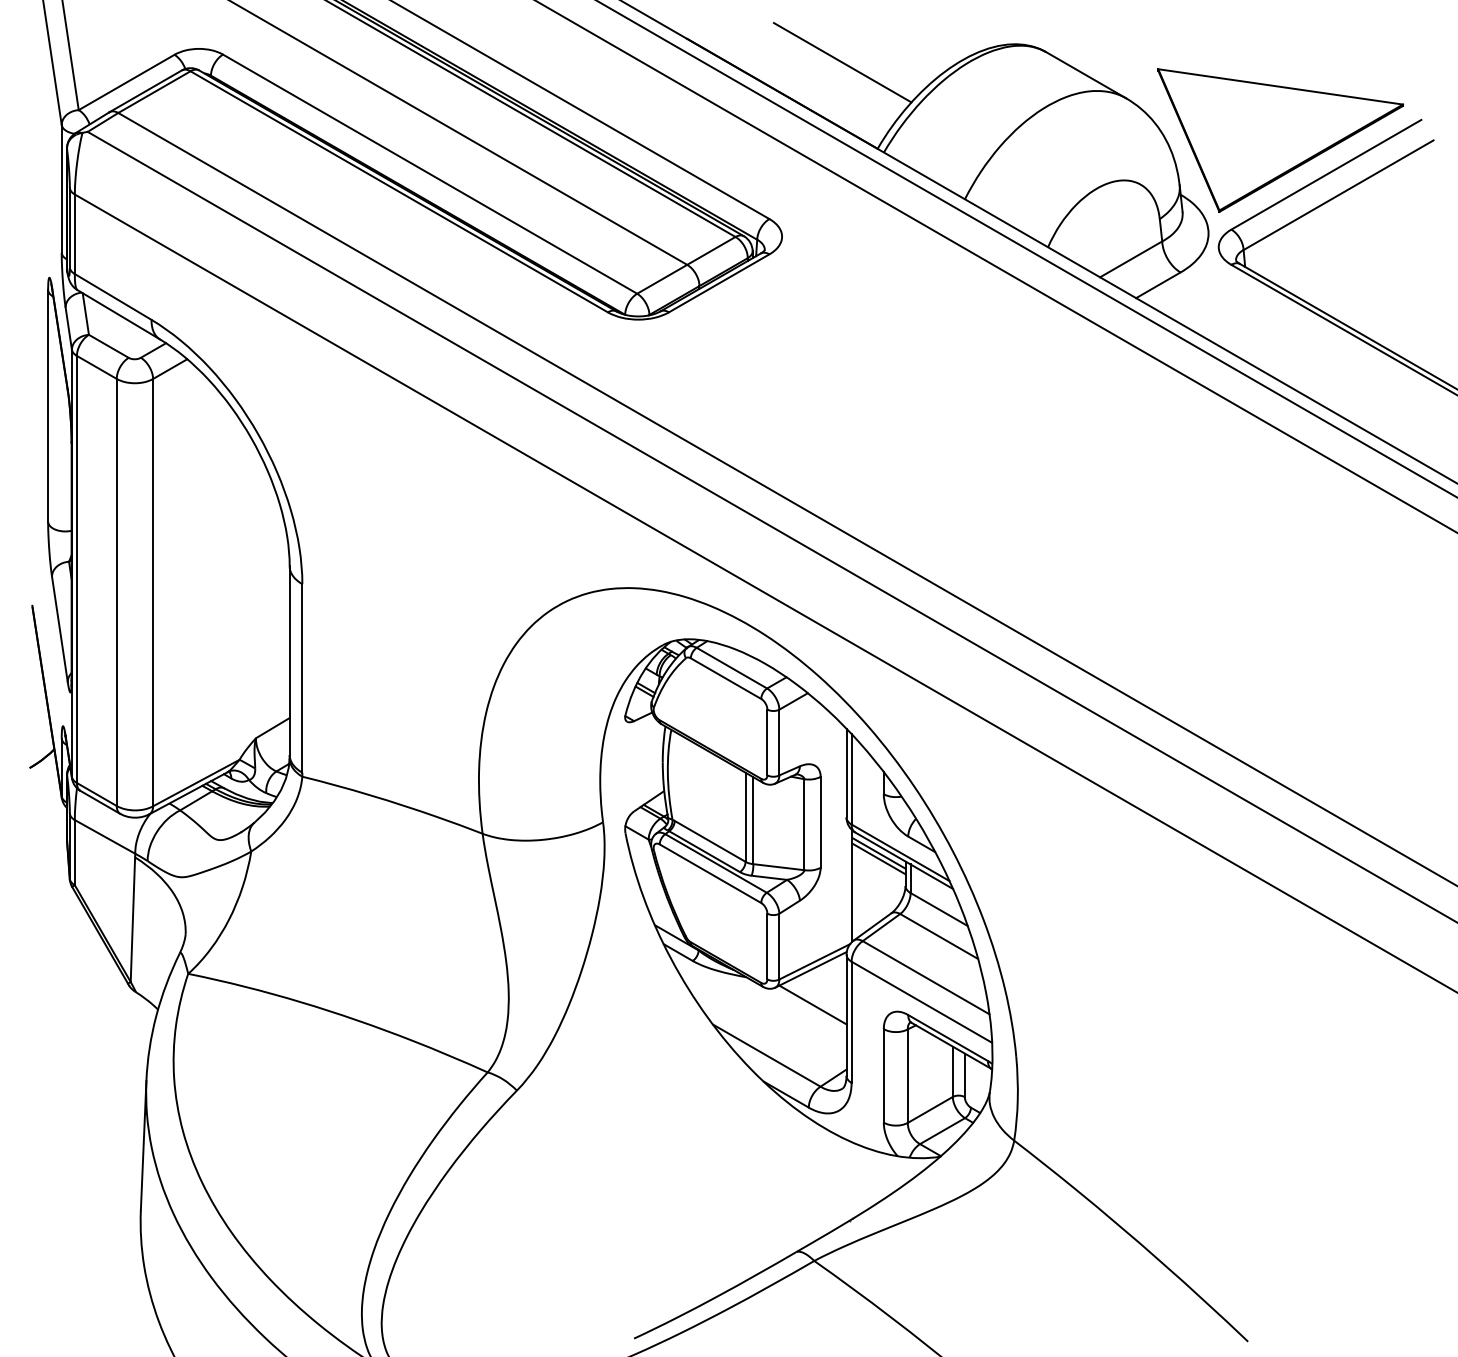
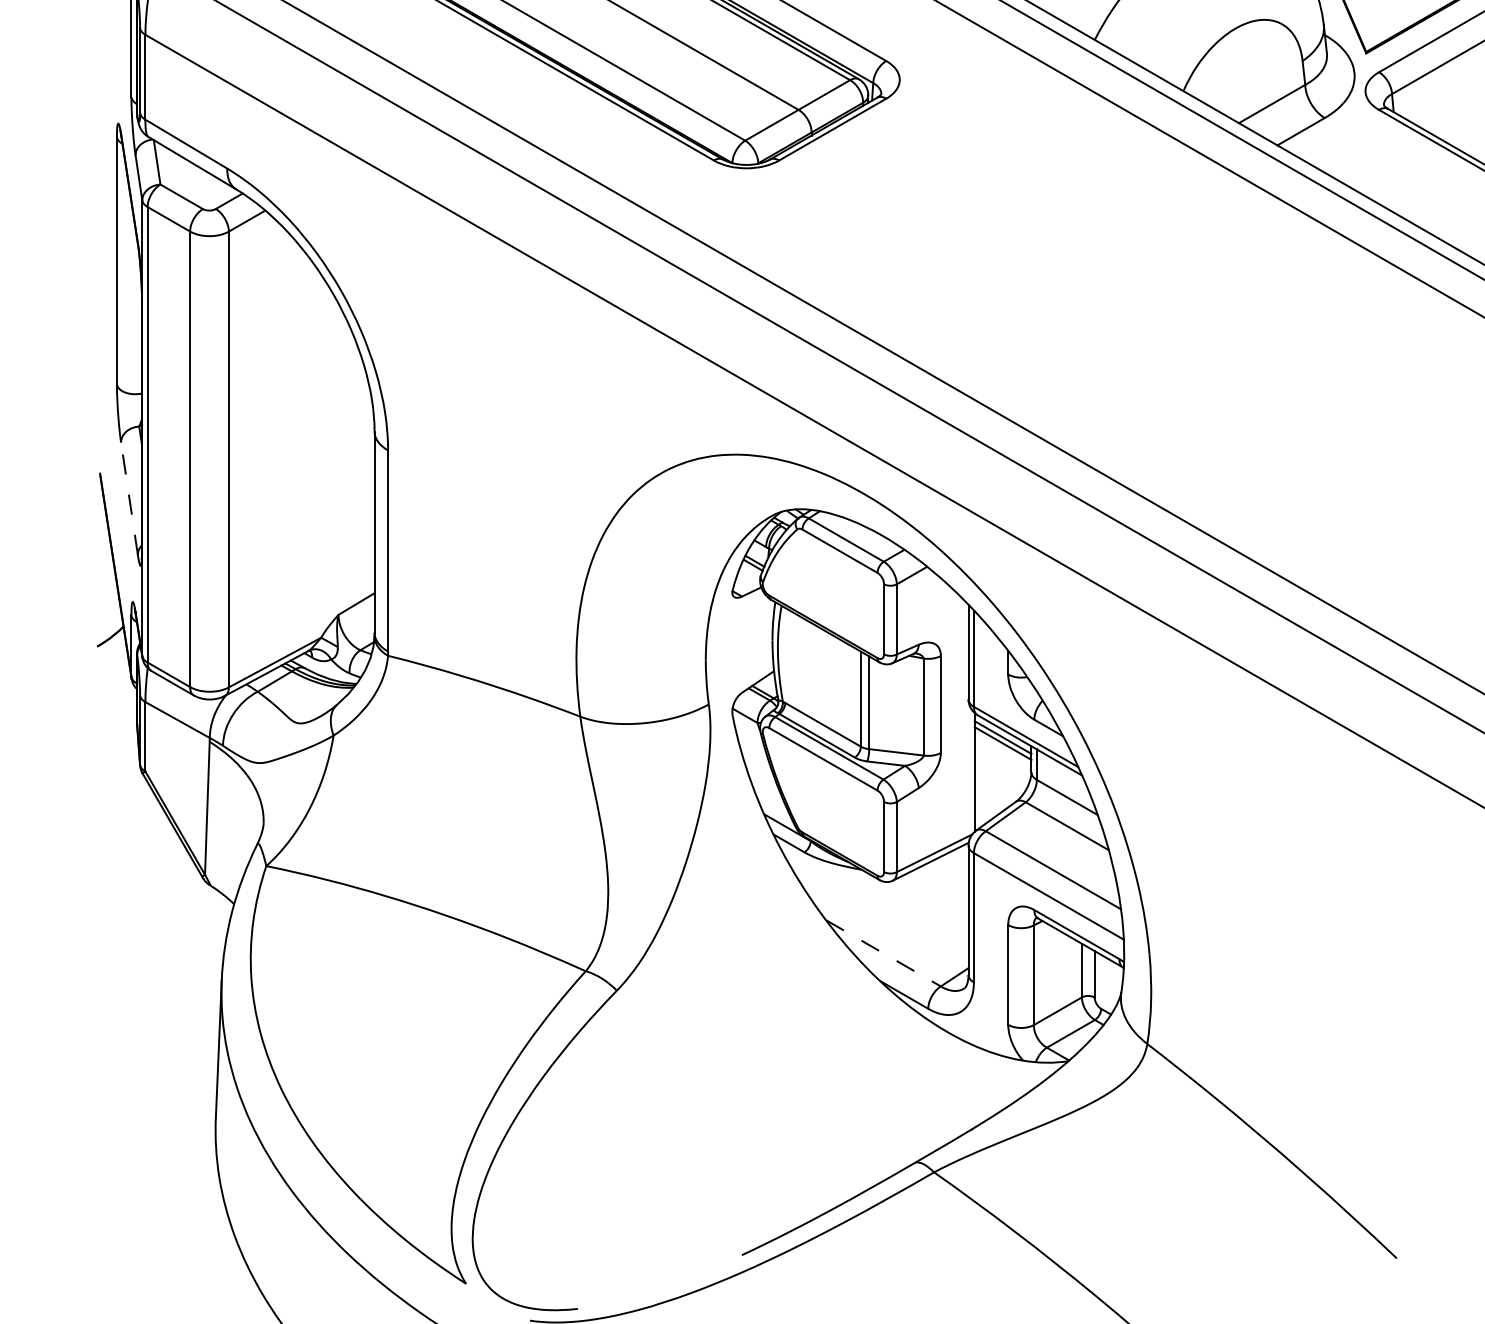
line: (59, 628) -> (129, 497), solid -> dashed
line: (812, 1004) -> (932, 898), removed
line: (766, 1055) -> (883, 953), solid -> dashed

